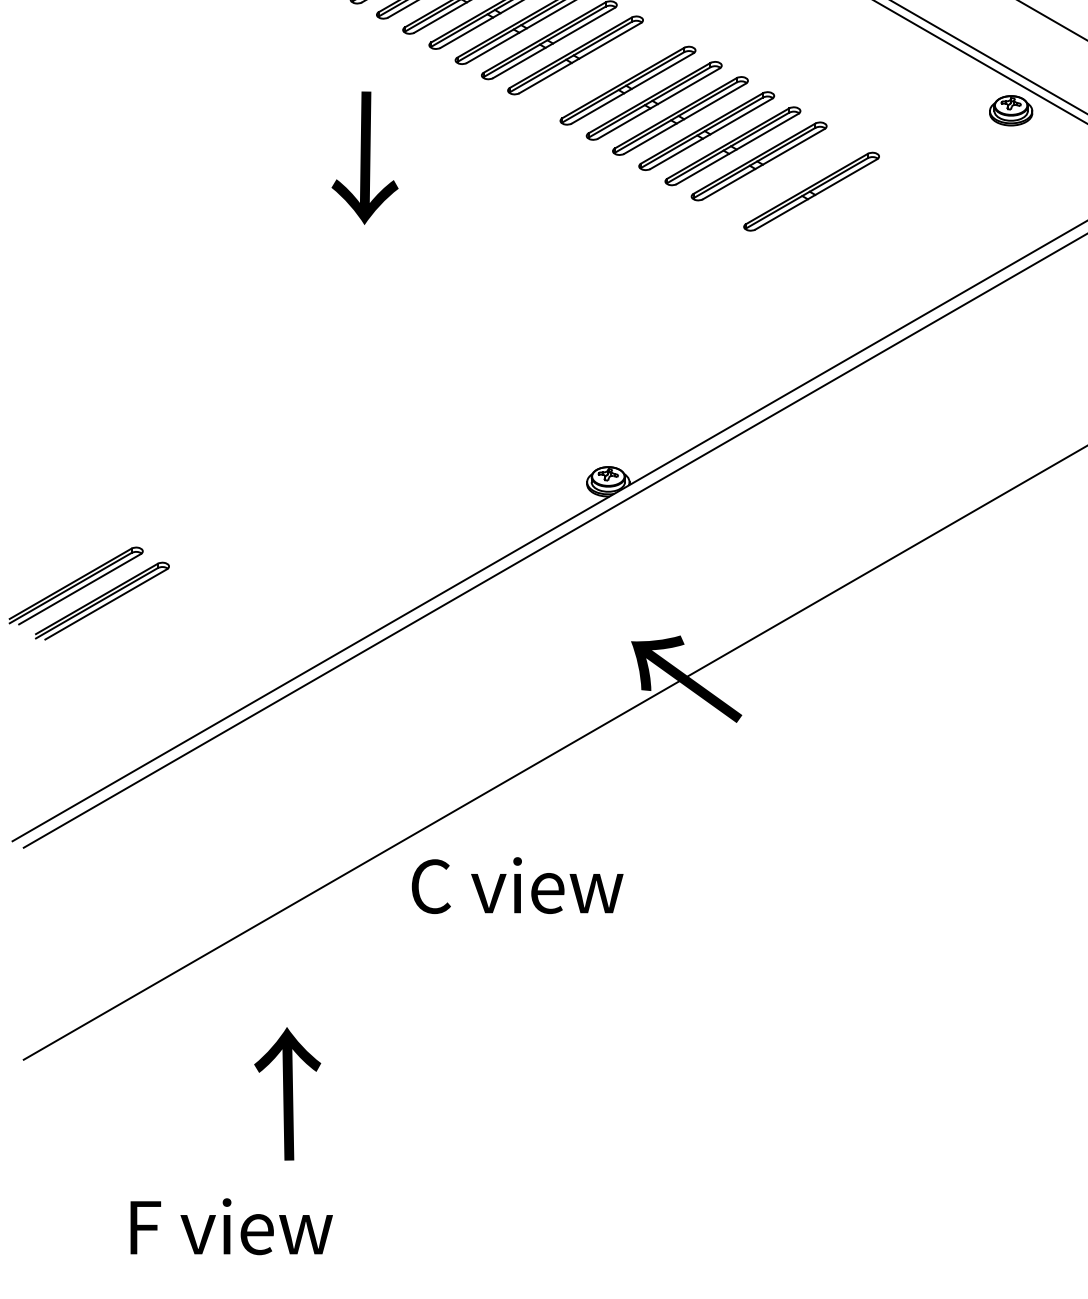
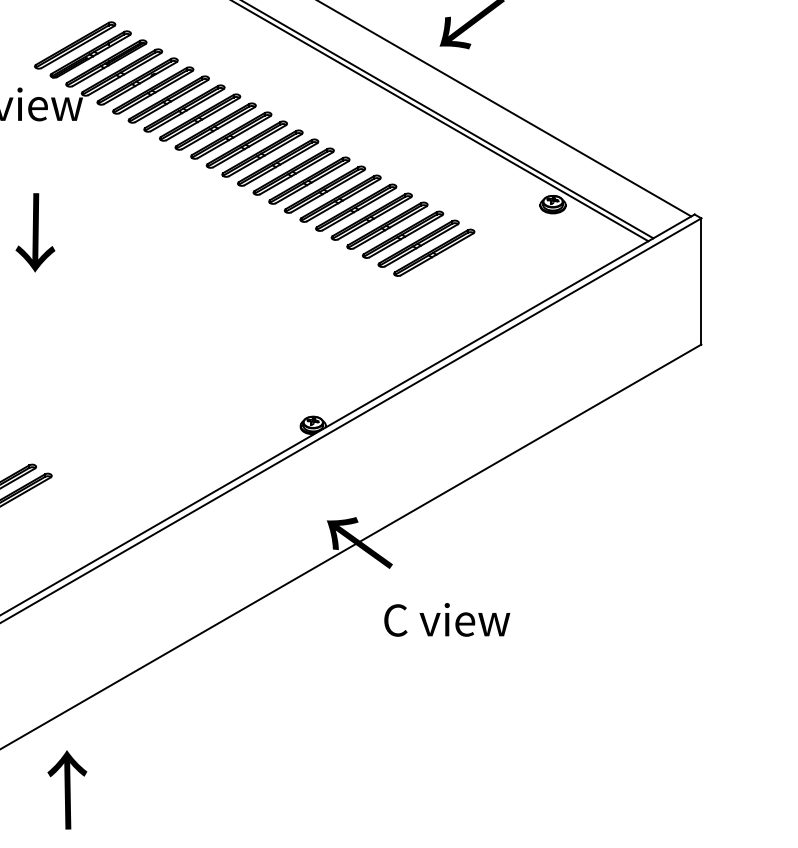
part: (602, 70) -> (309, 180), added
text: (365, 157) -> (35, 232), moved
part: (785, 176) -> (418, 243), added
text: (518, 884) -> (447, 619), moved
text: (287, 1093) -> (67, 789), moved

